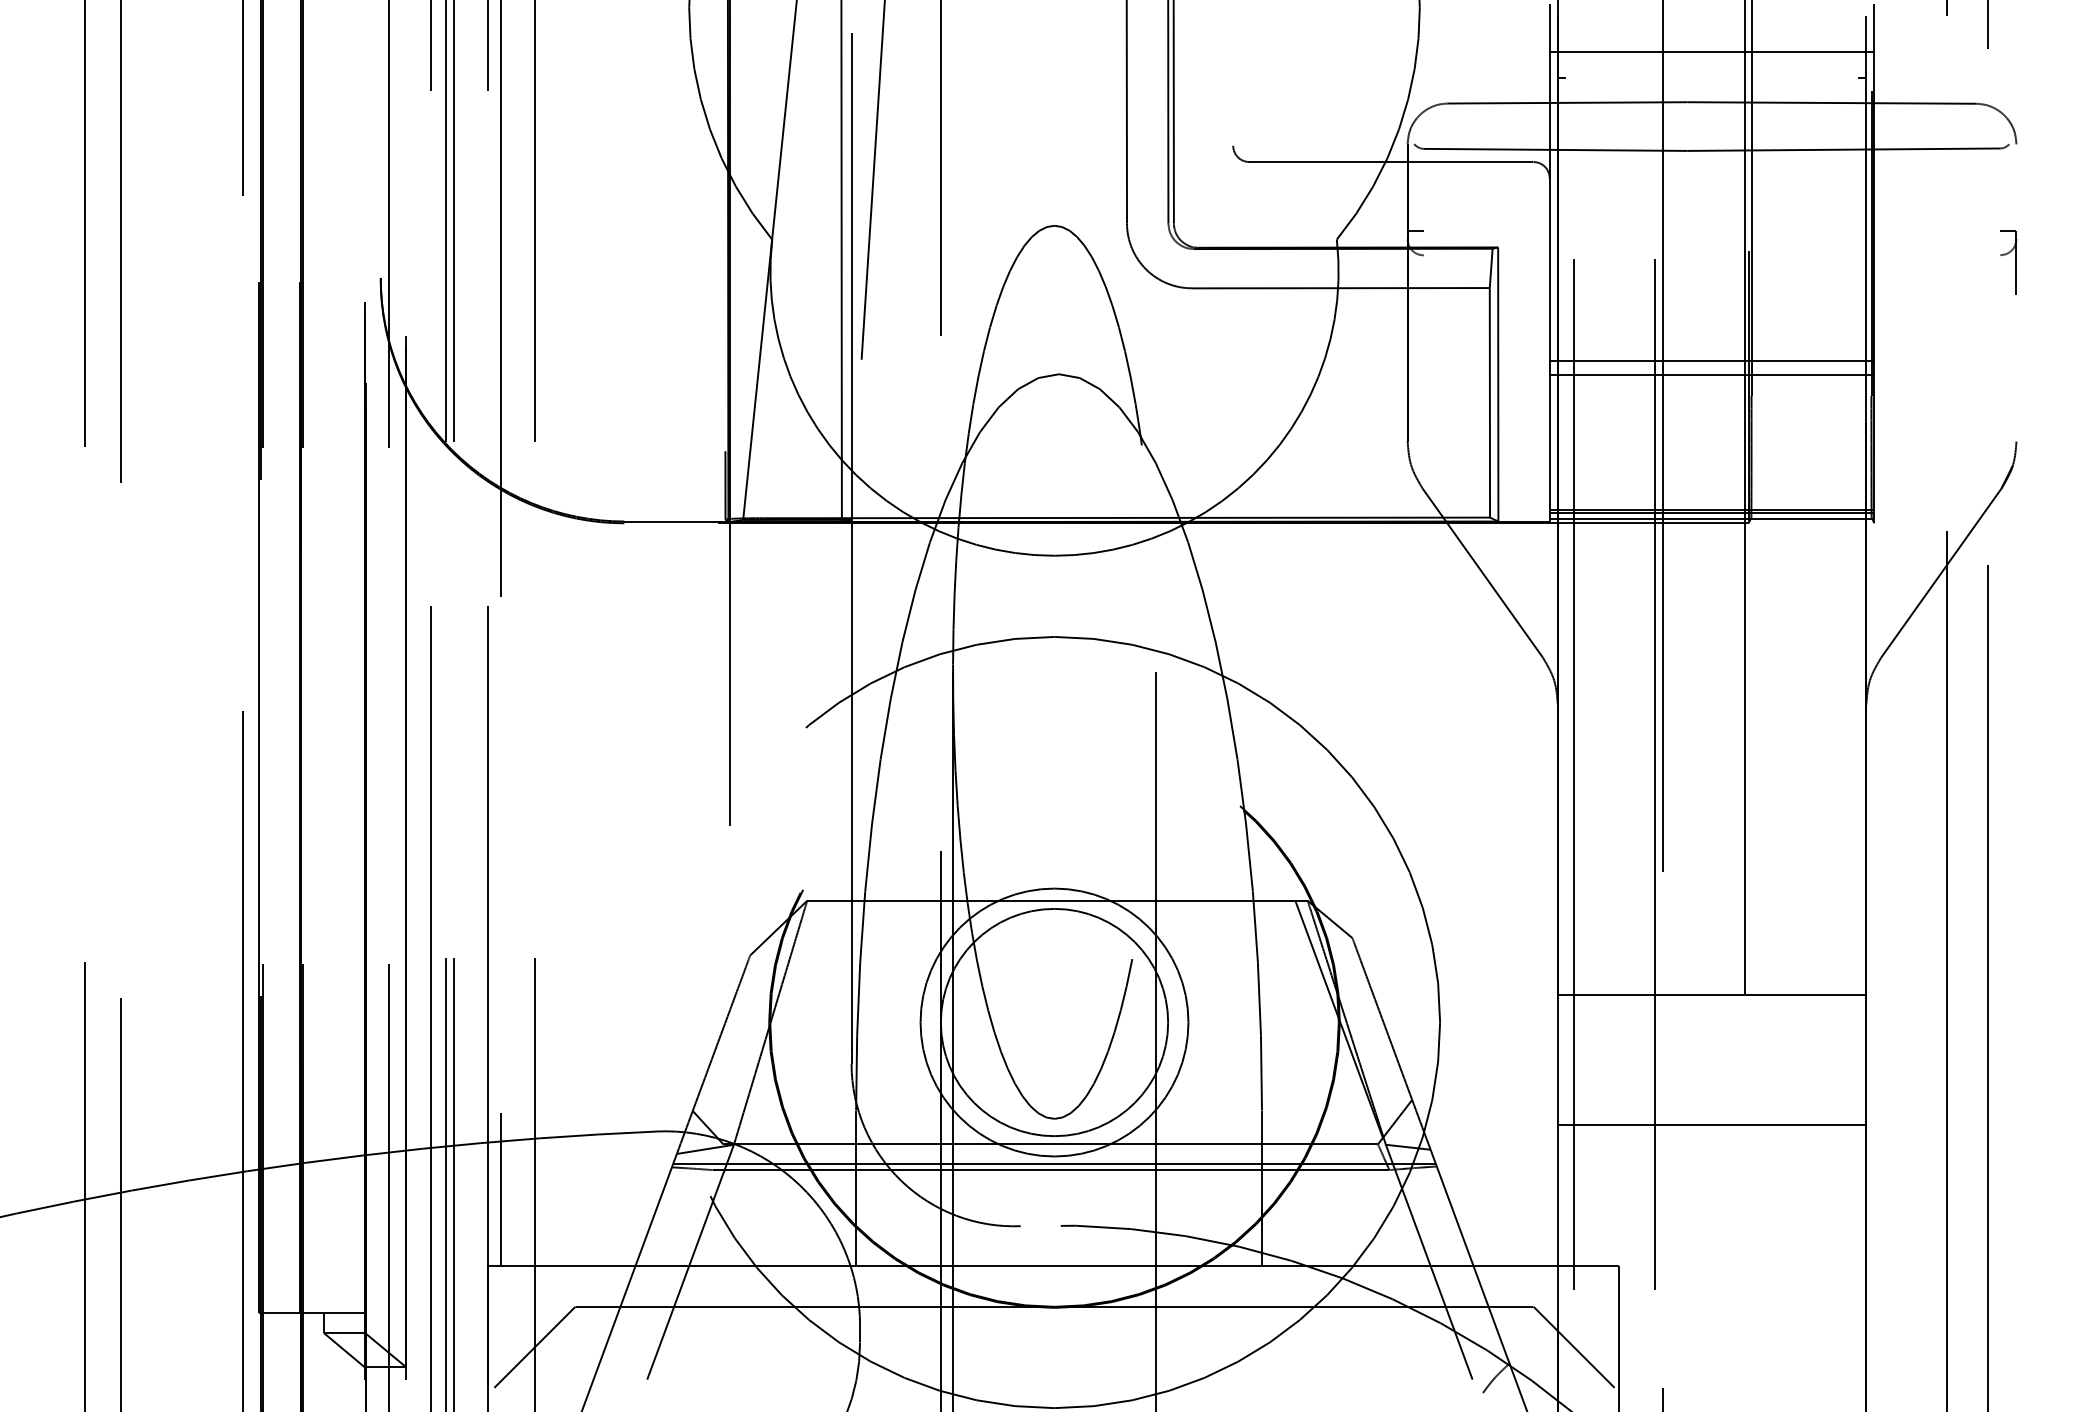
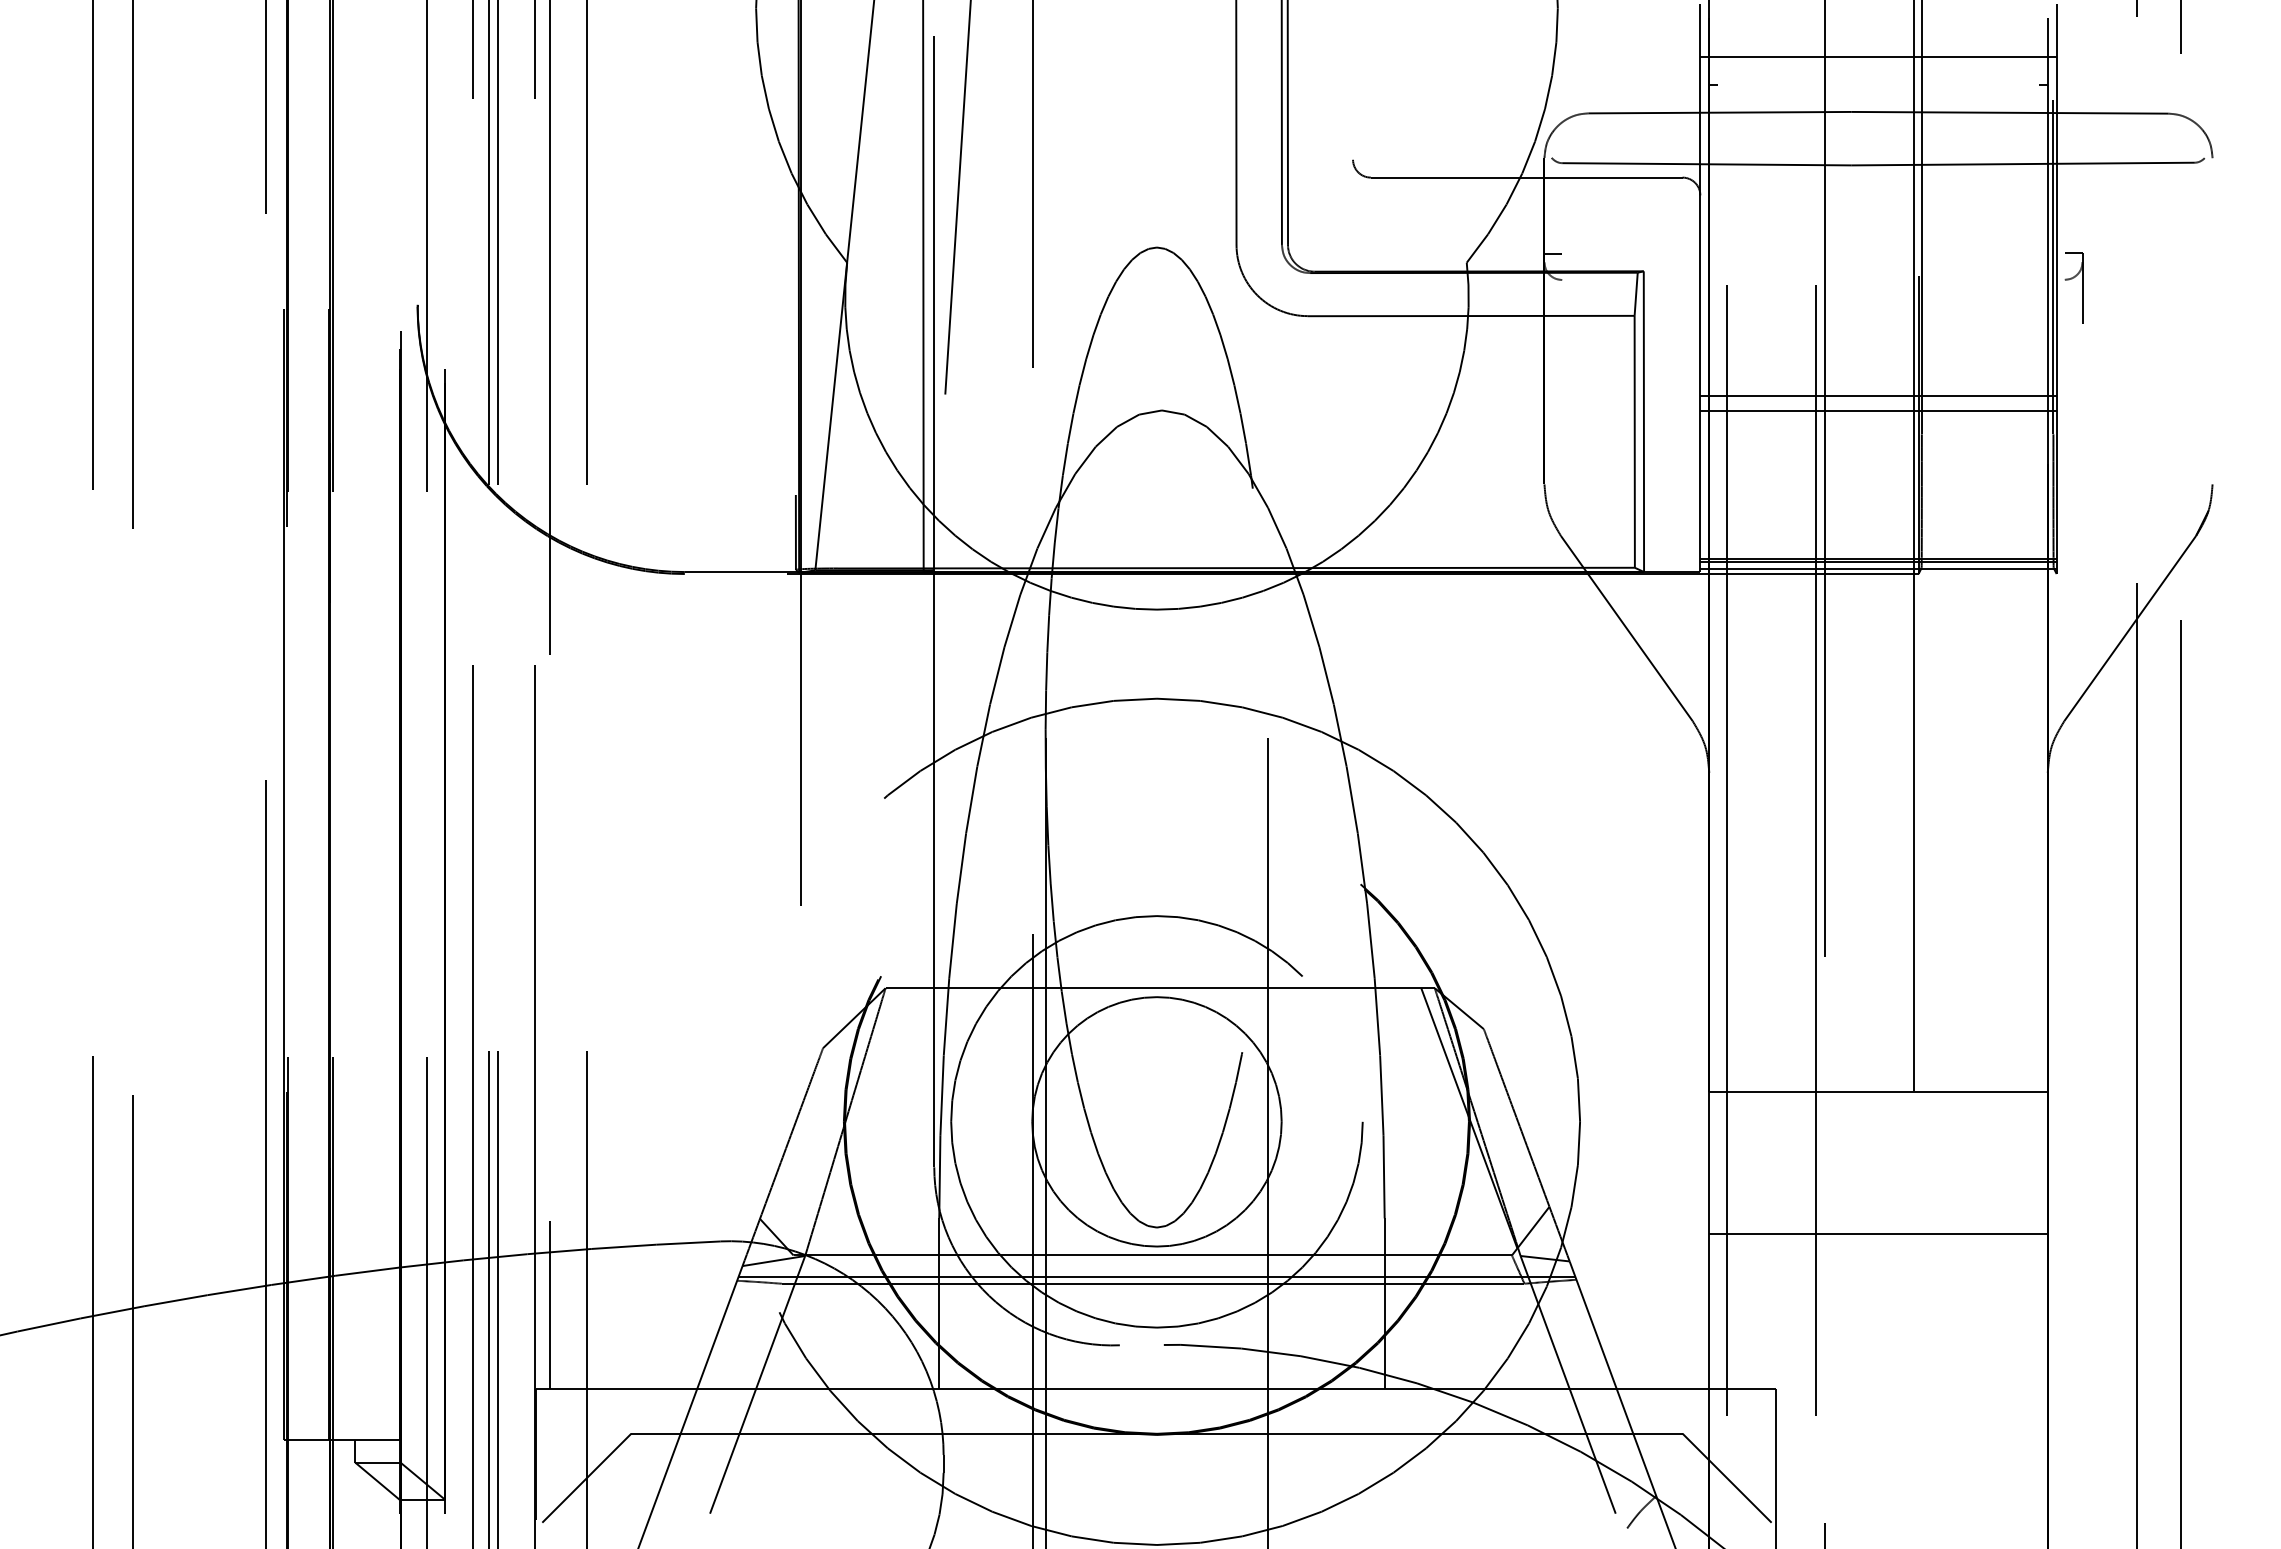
part: (2007, 254) -> (2072, 279), moved
circle: (1054, 1022) -> (1156, 1121), size x1.4

